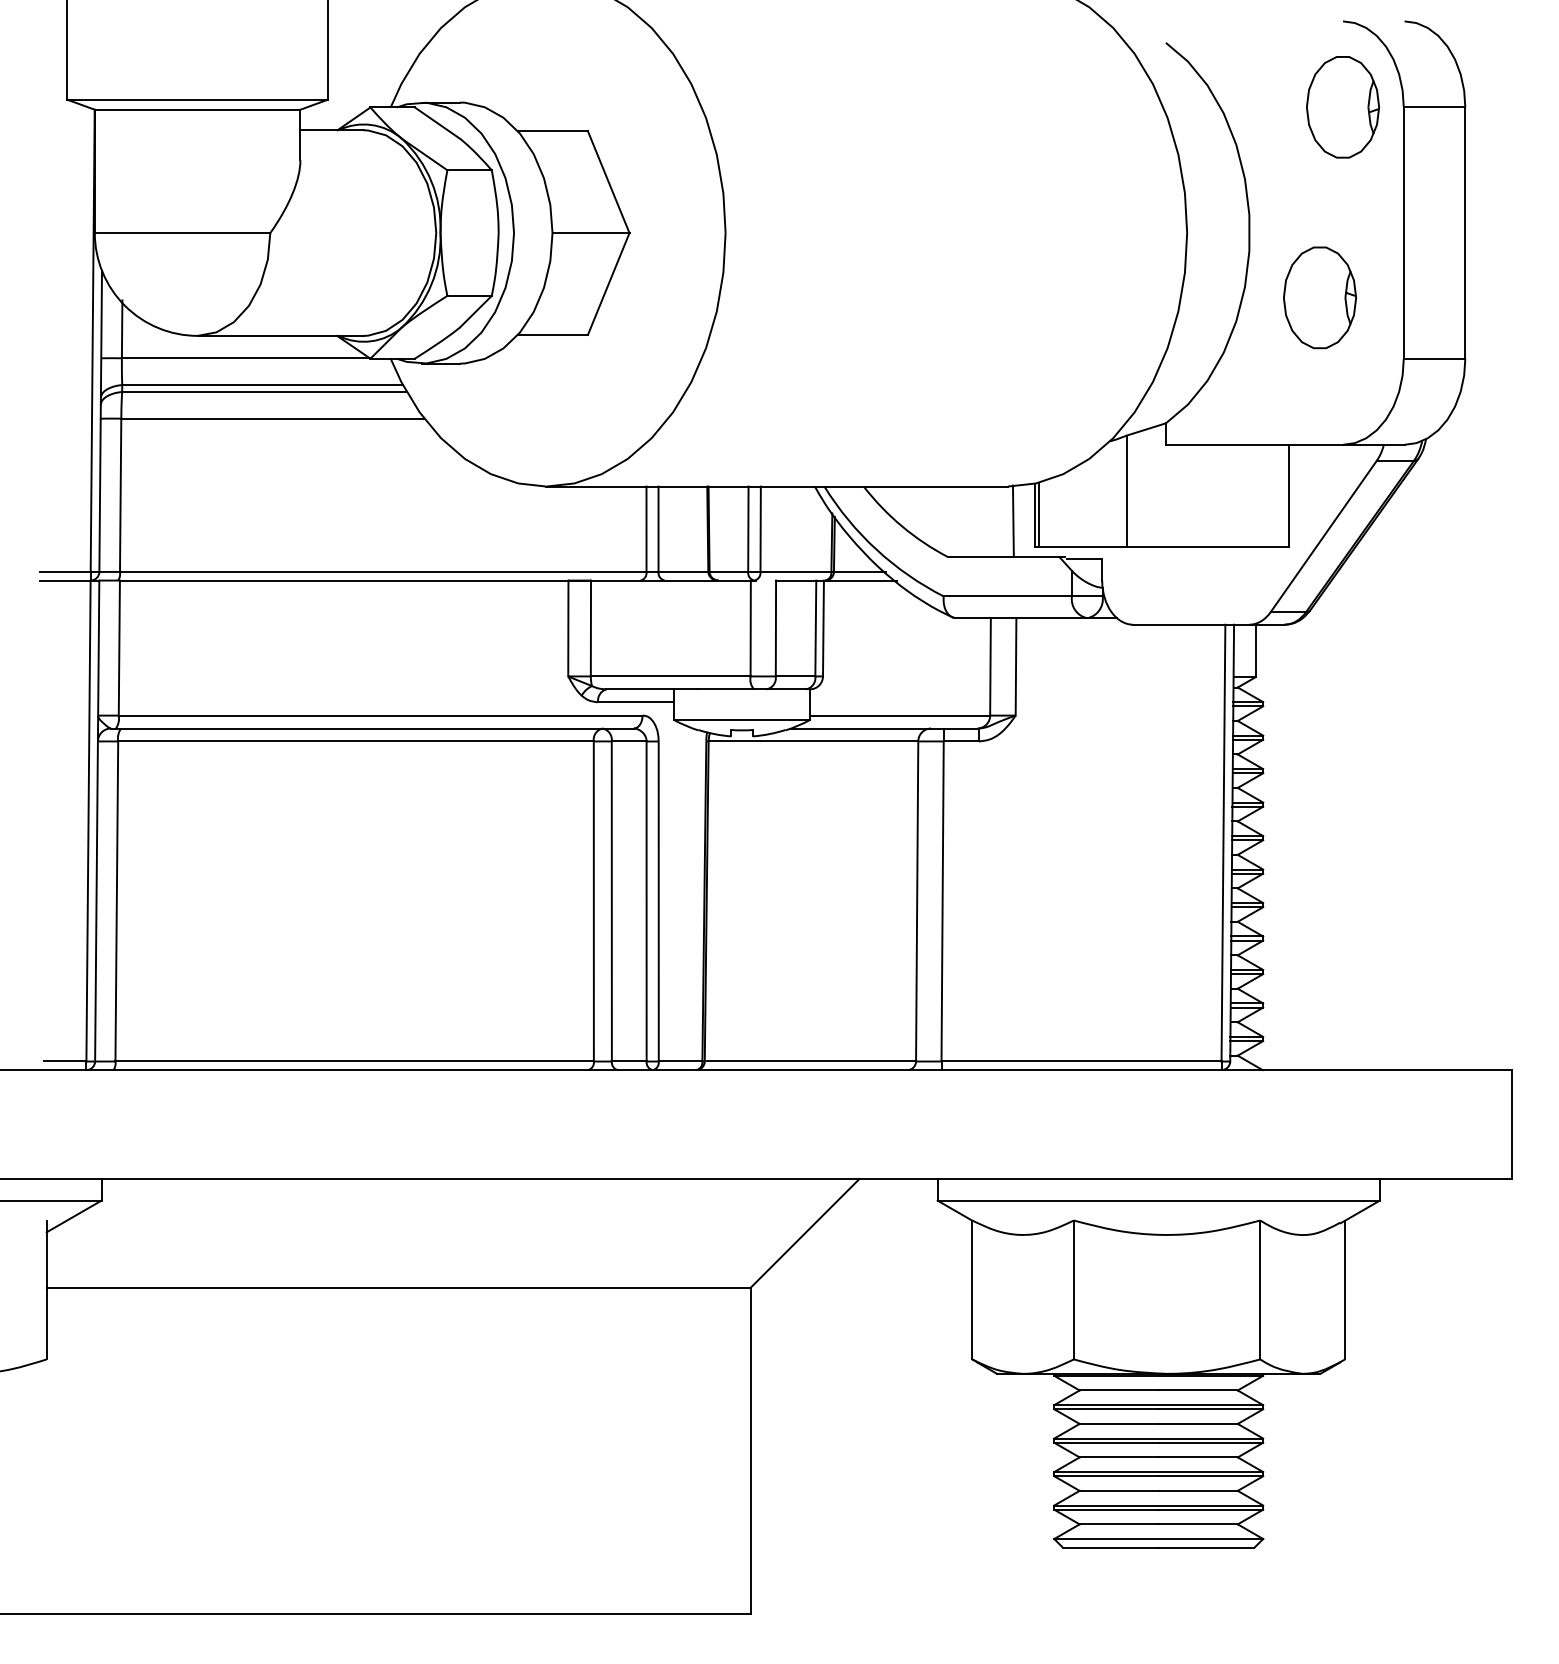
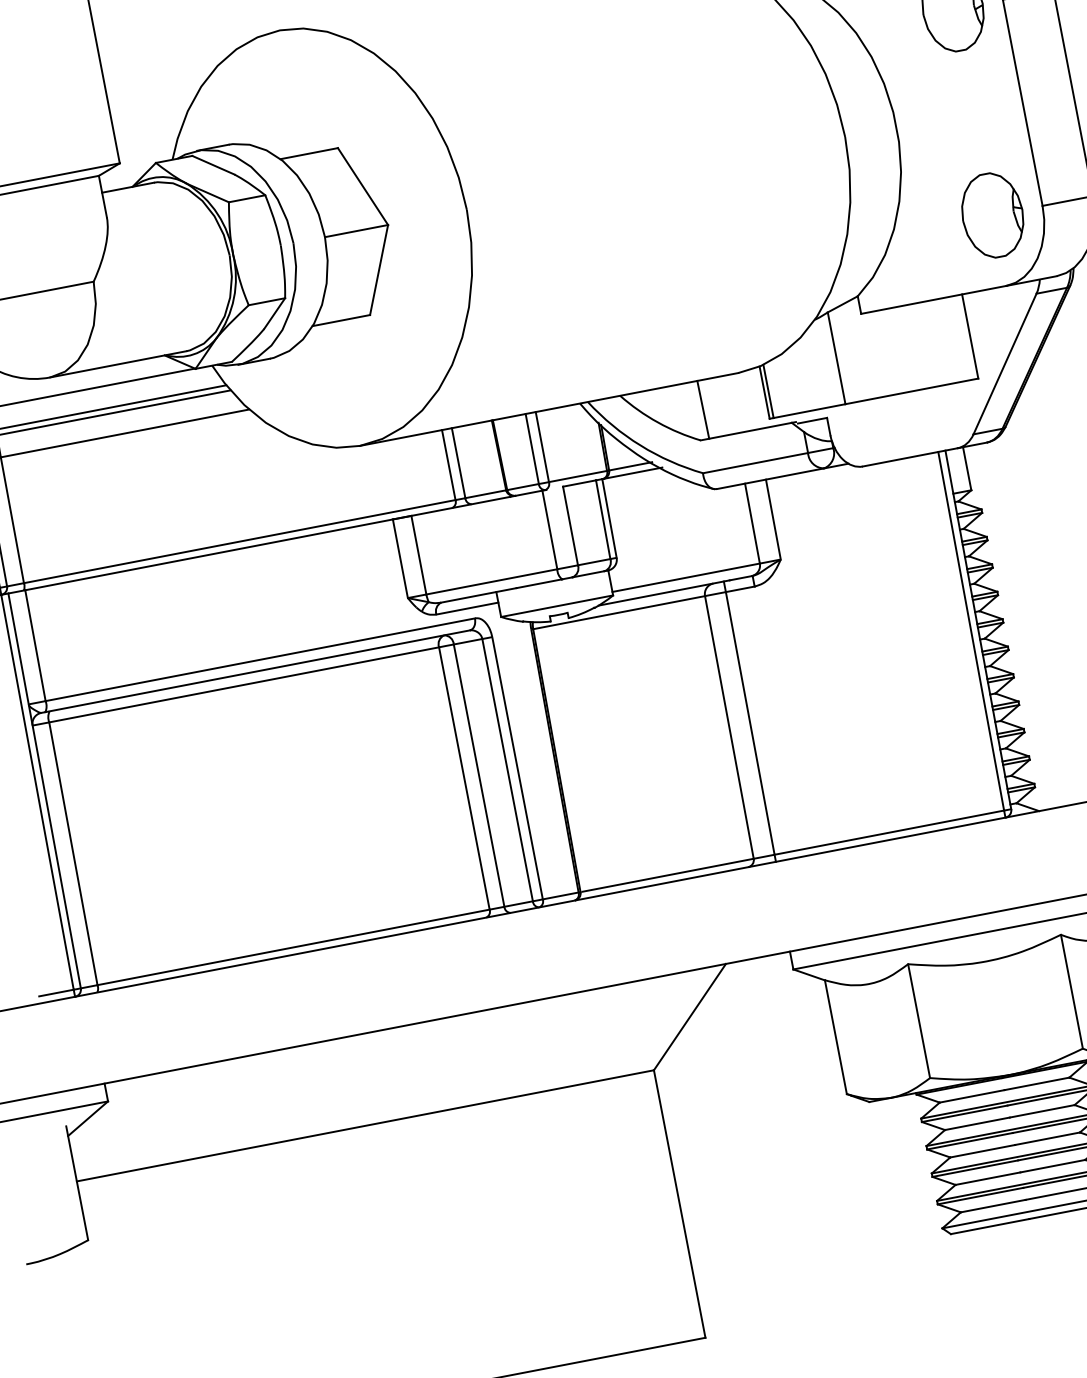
part: (1319, 297) -> (992, 215), moved
line: (1012, 520) -> (702, 409), moved

